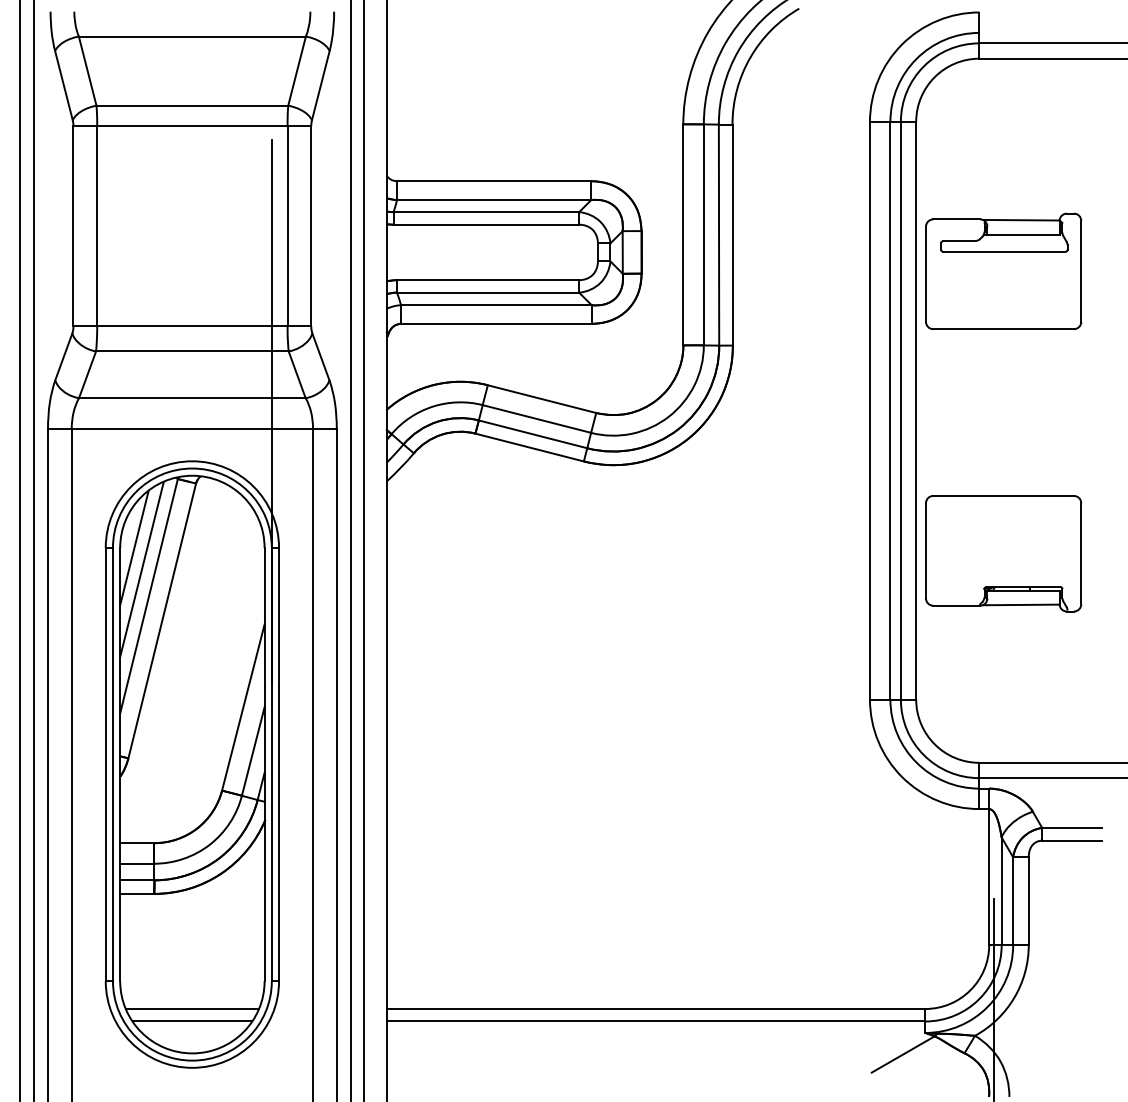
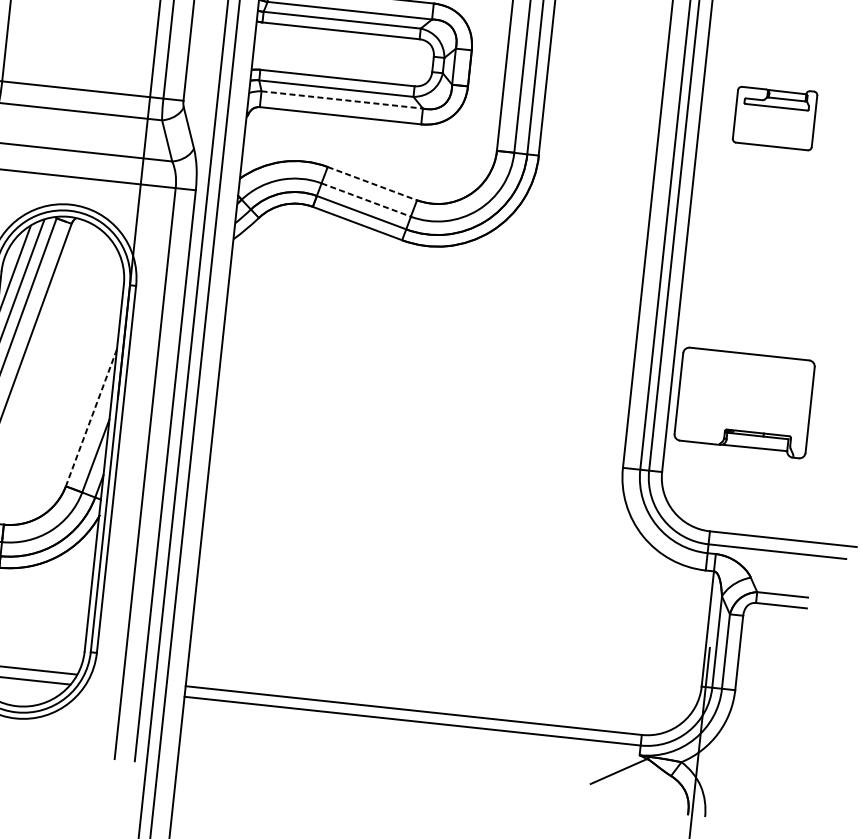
part: (1003, 270) -> (774, 116), size x0.6
line: (496, 305) -> (342, 100), solid -> dashed
line: (542, 399) -> (372, 184), solid -> dashed
line: (536, 419) -> (365, 200), solid -> dashed
part: (1003, 553) -> (744, 402), moved
line: (243, 707) -> (91, 417), solid -> dashed

